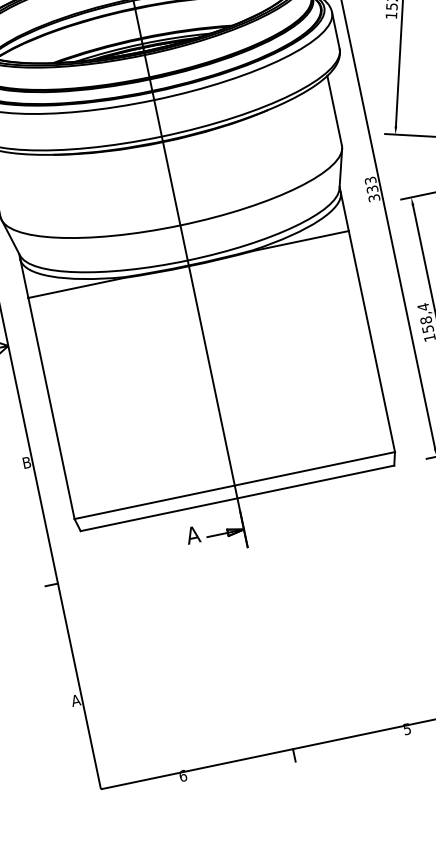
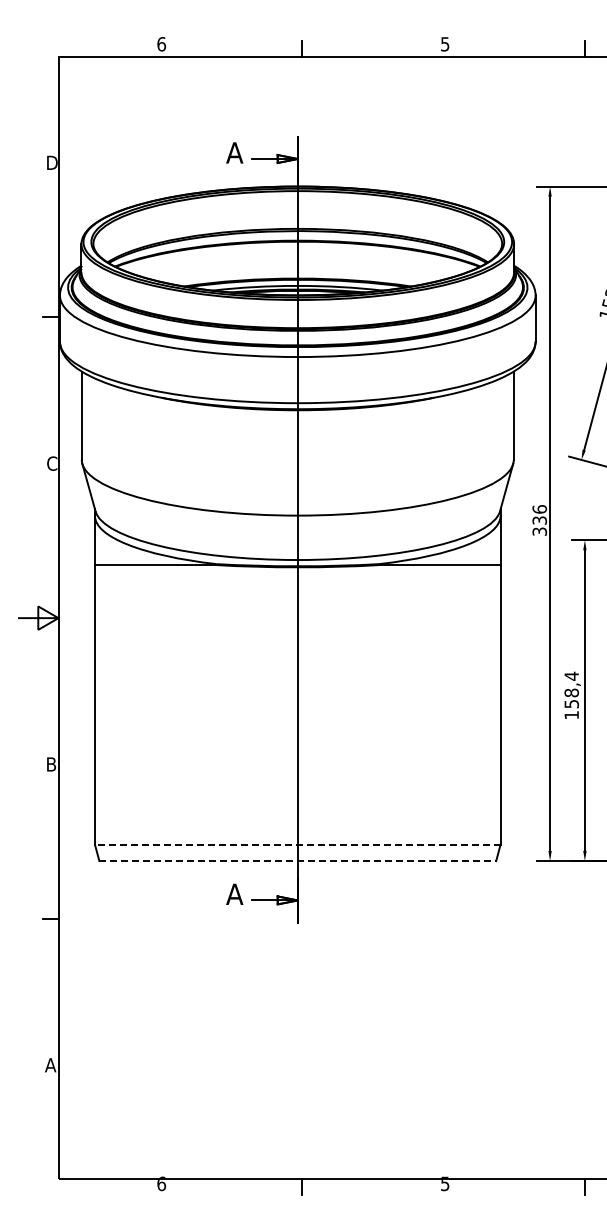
text: (370, 180) -> (539, 509), 333 -> 336
line: (234, 485) -> (297, 844), solid -> dashed
line: (238, 498) -> (298, 861), solid -> dashed

